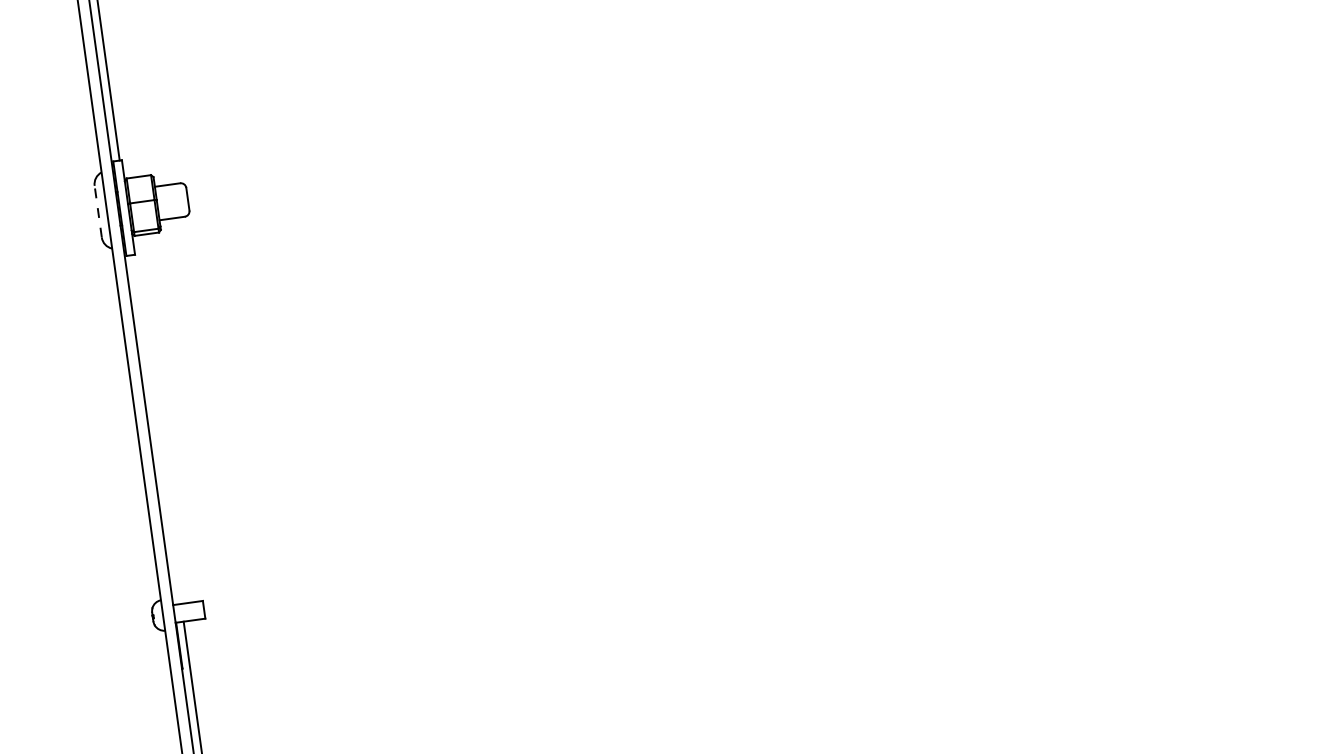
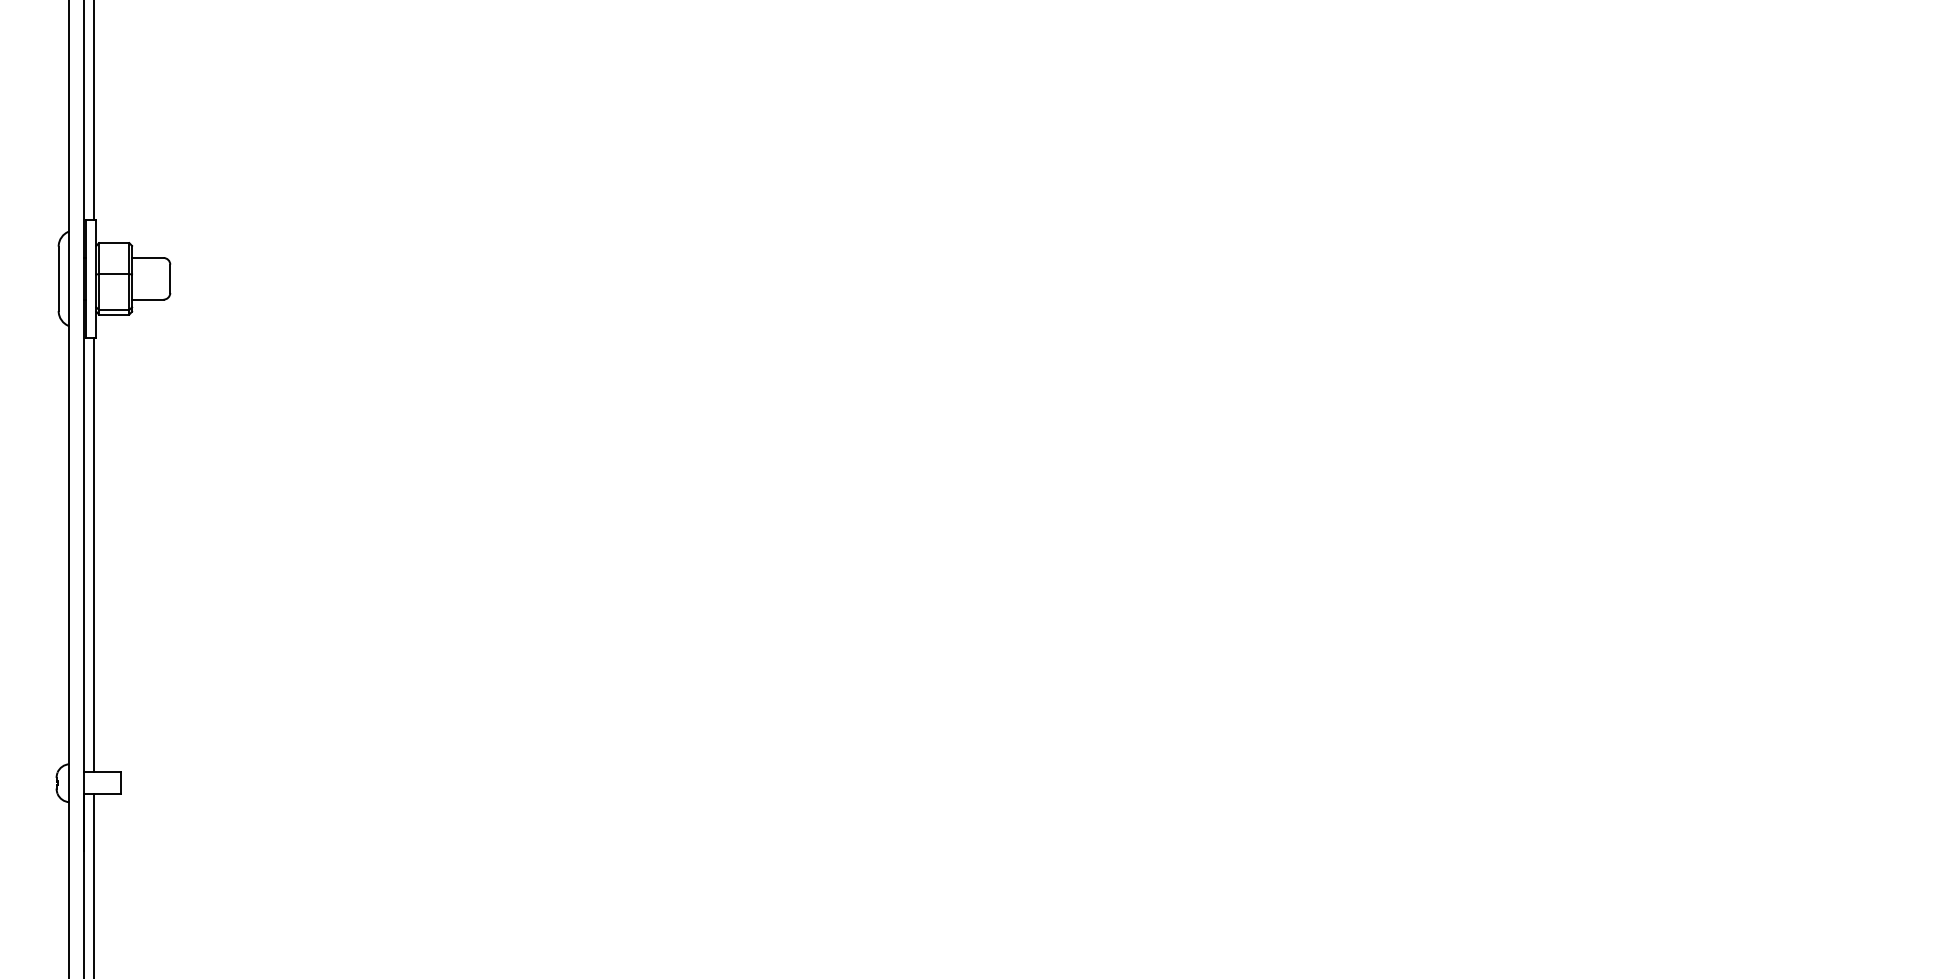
line: (98, 211) -> (58, 278), dashed -> solid
line: (156, 429) -> (93, 554), added

